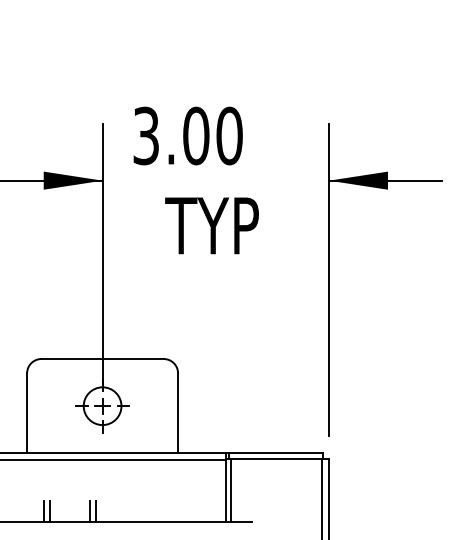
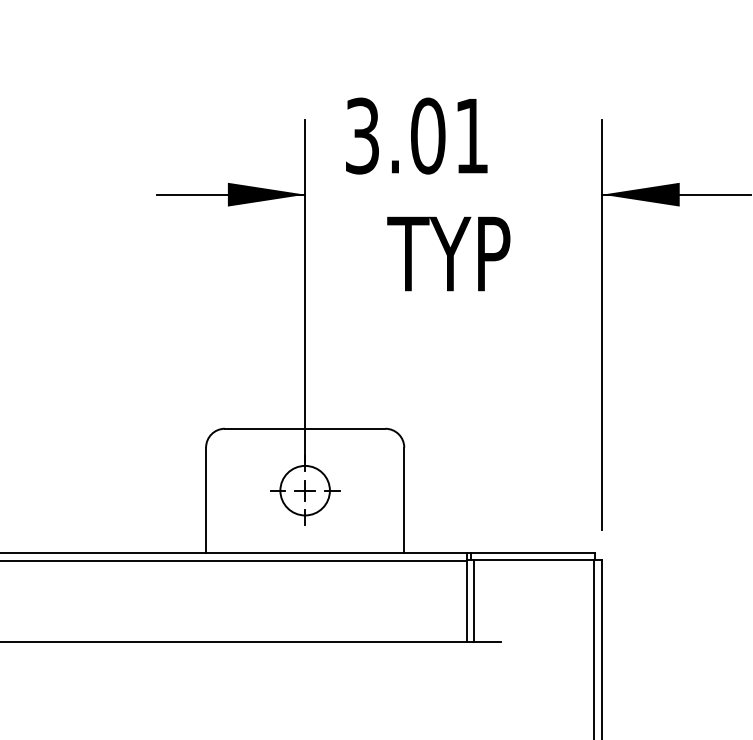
text: (229, 135) -> (471, 135), 3.00 -> 3.01
line: (44, 511) -> (228, 628), removed
line: (49, 511) -> (235, 628), removed
line: (89, 511) -> (288, 628), removed
line: (96, 511) -> (296, 628), removed

